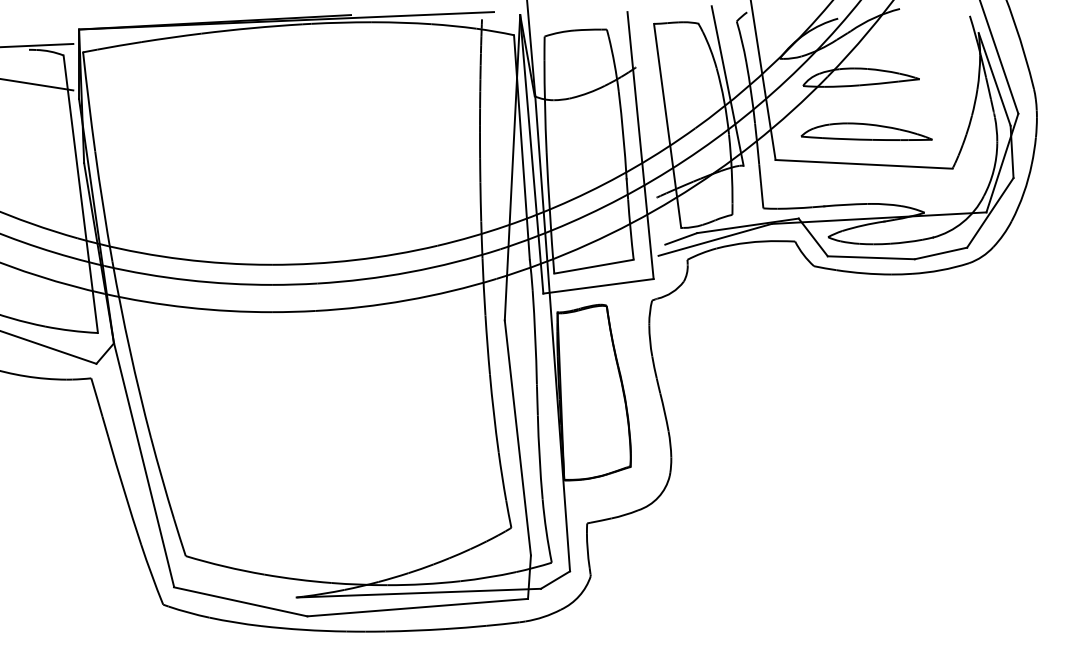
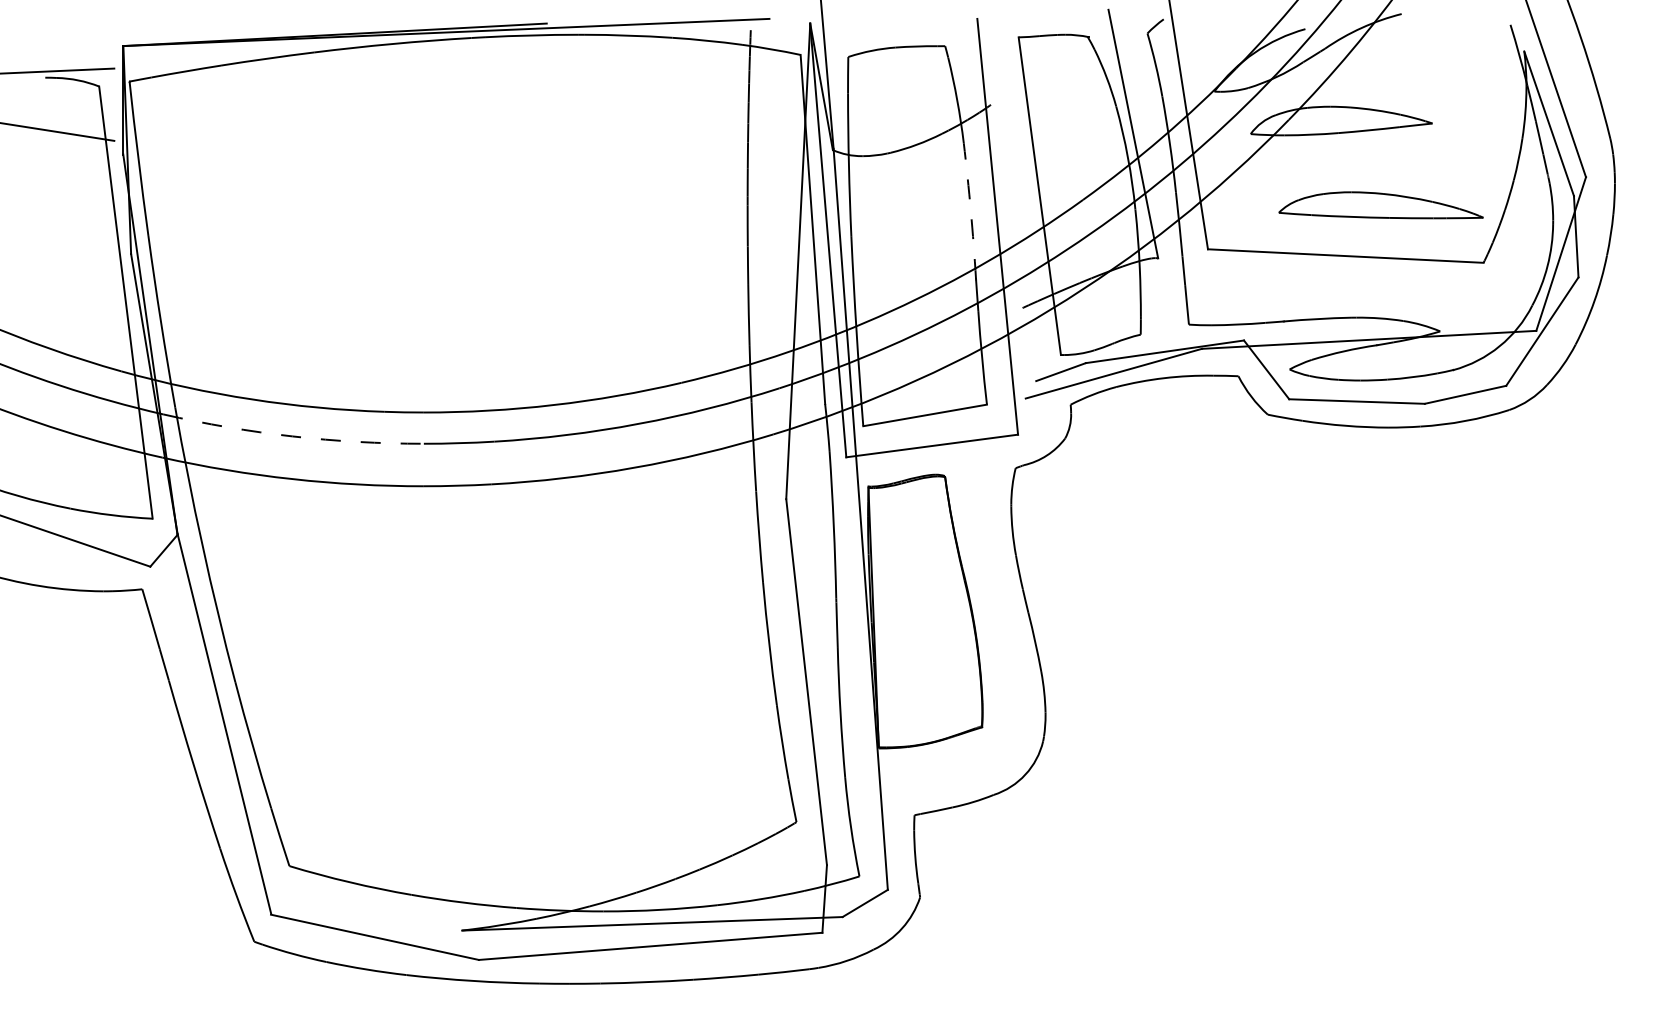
part: (866, 131) -> (1380, 204), moved
arc: (623, 135) -> (971, 211), solid -> dashed
arc: (187, 280) -> (292, 436), solid -> dashed

